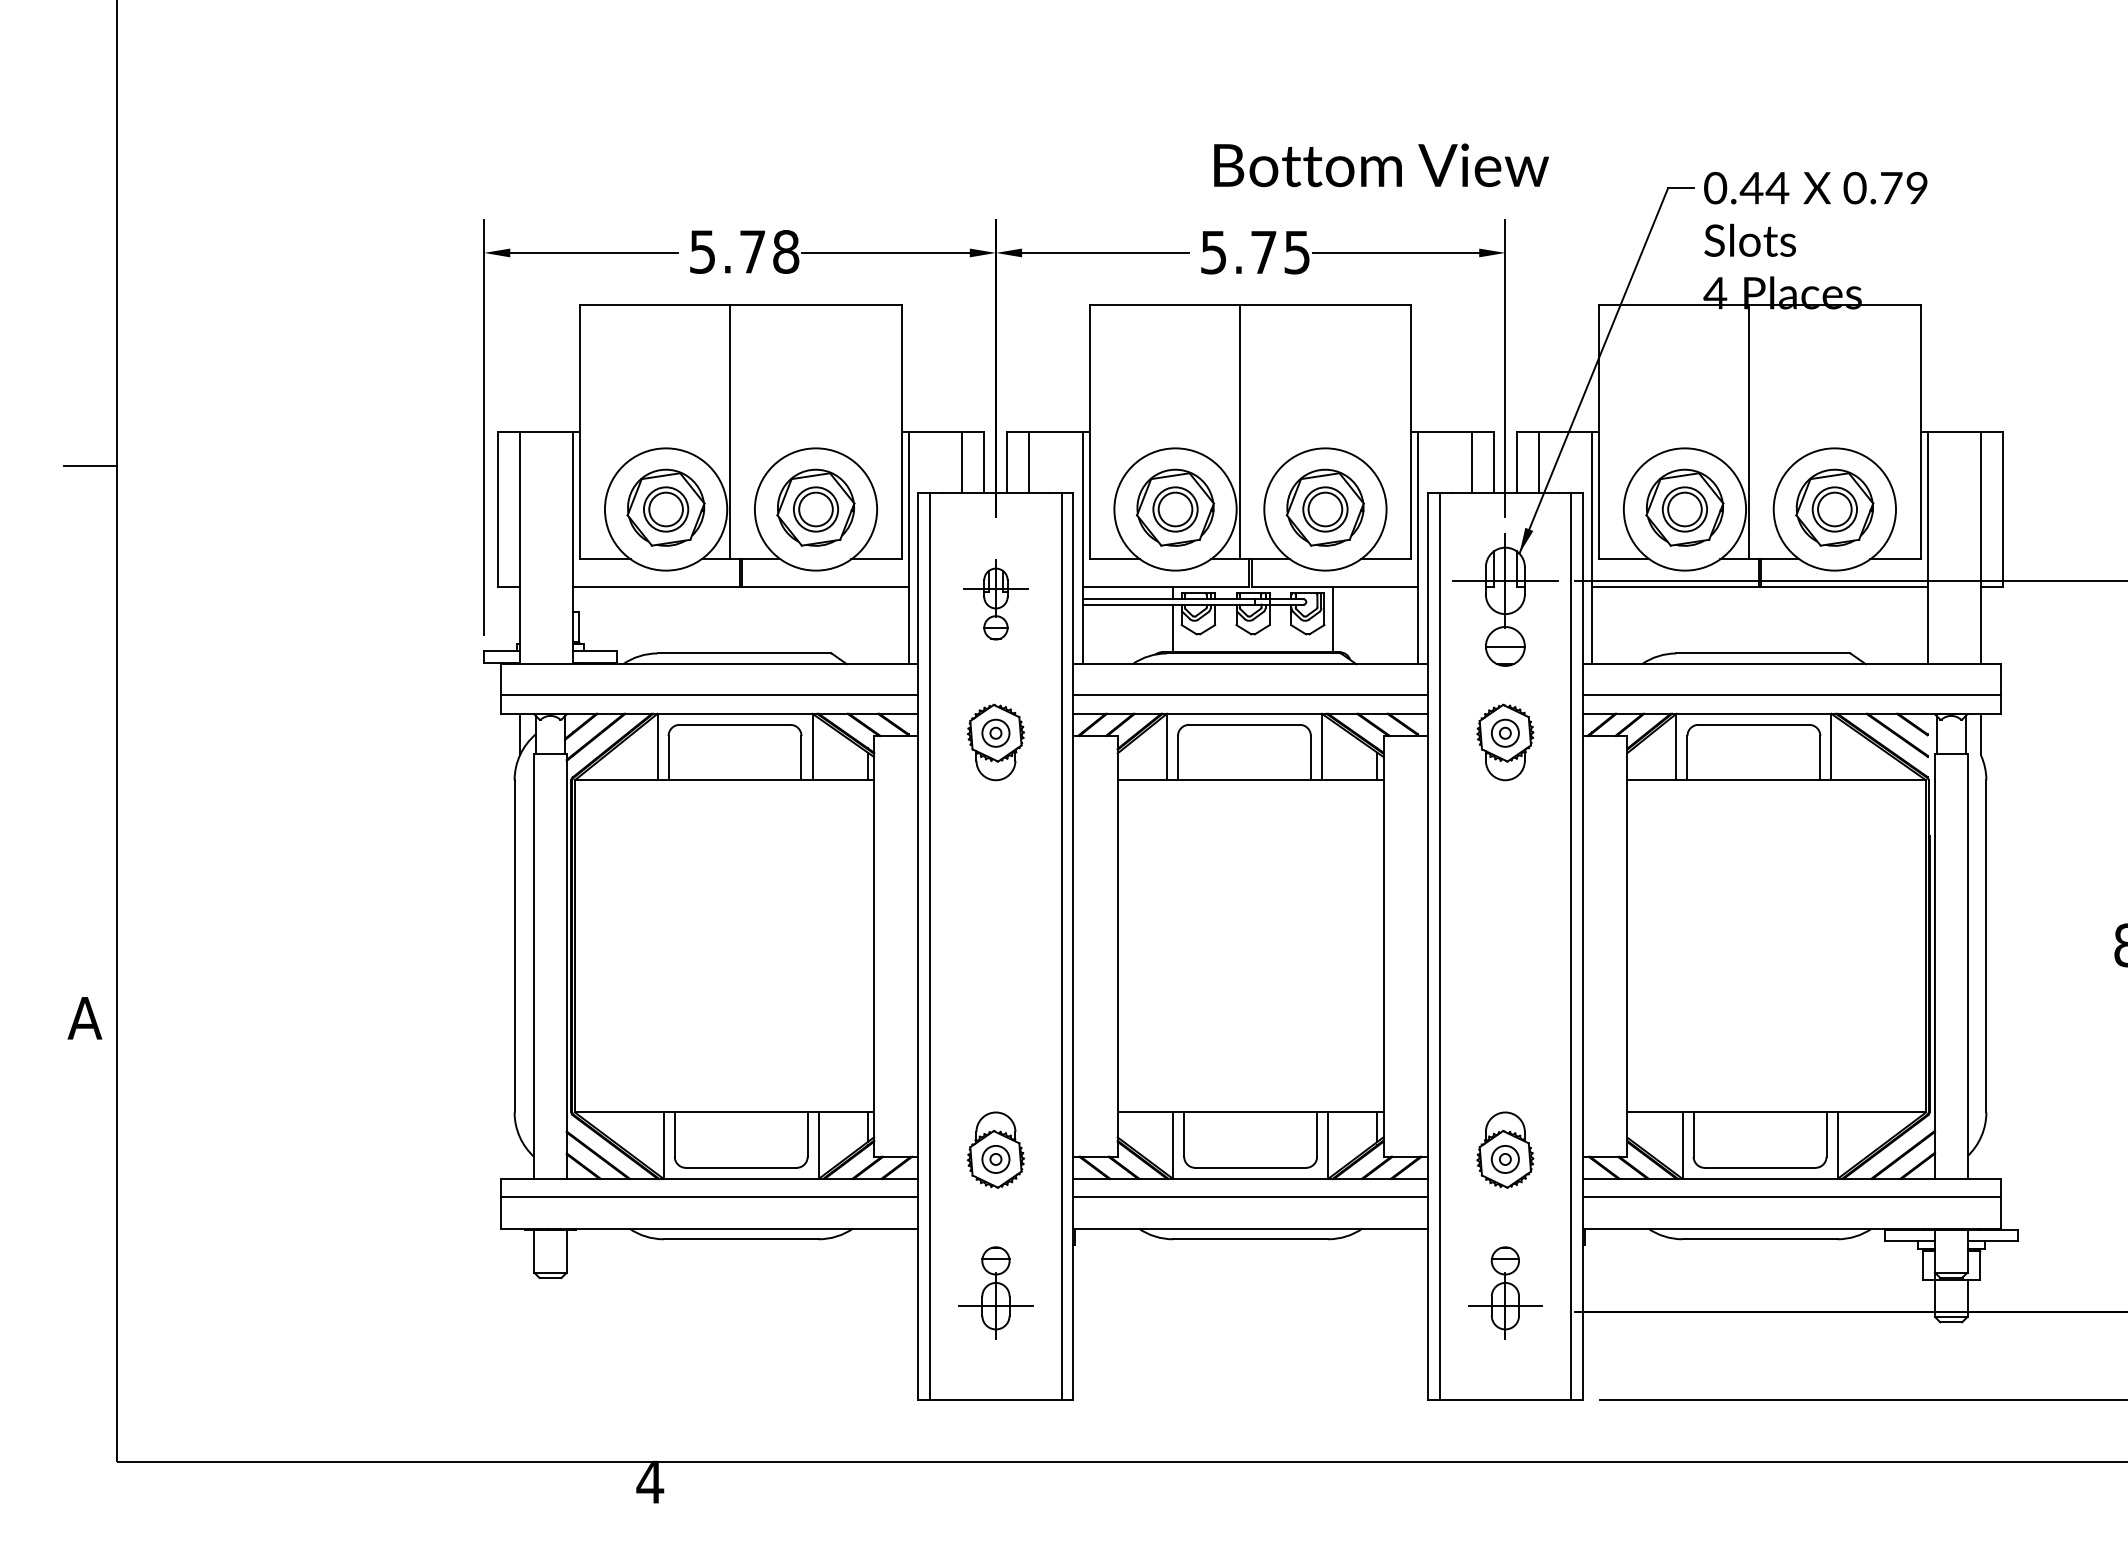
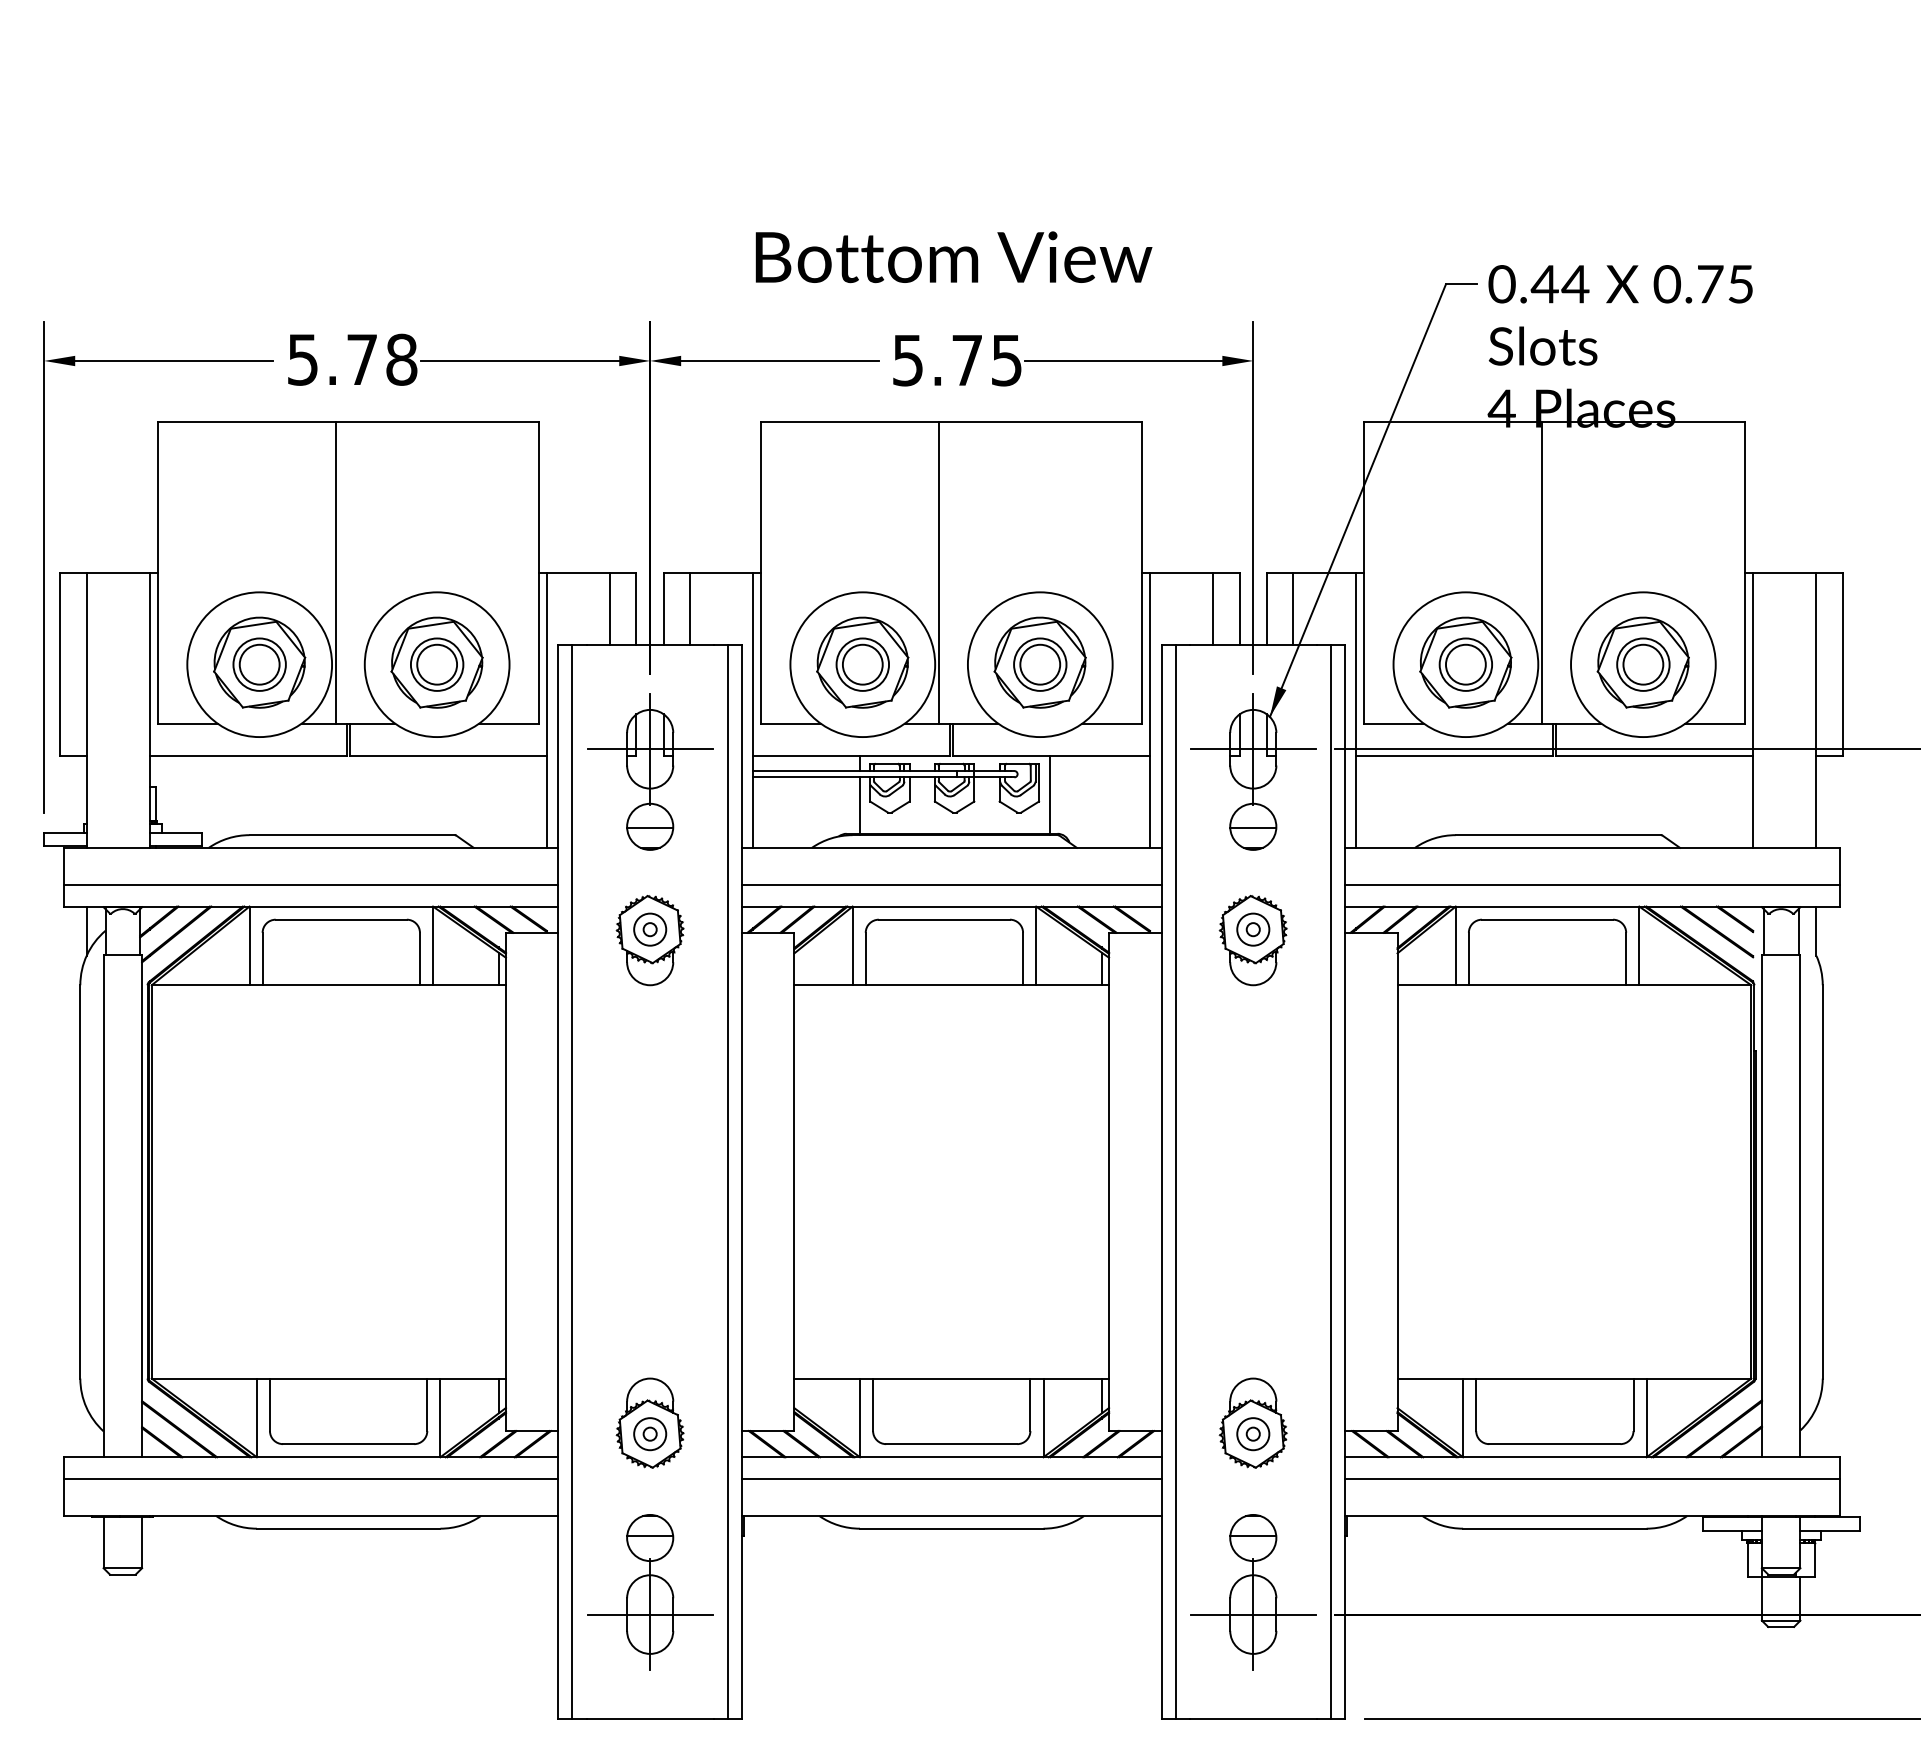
text: (1381, 165) -> (953, 257), moved
text: (1916, 187) -> (1740, 283), 0.79 -> 0.75
part: (995, 599) -> (649, 771), size x1.67
part: (995, 1292) -> (649, 1591), size x1.43
part: (1505, 1292) -> (1253, 1591), size x1.43

